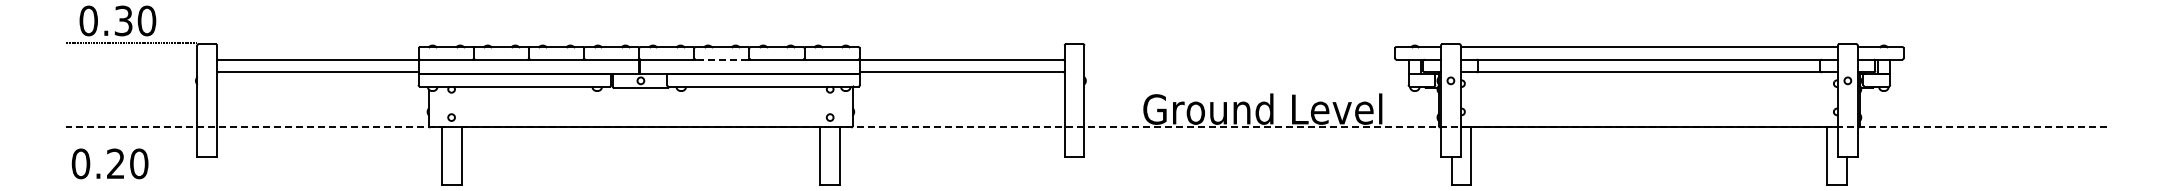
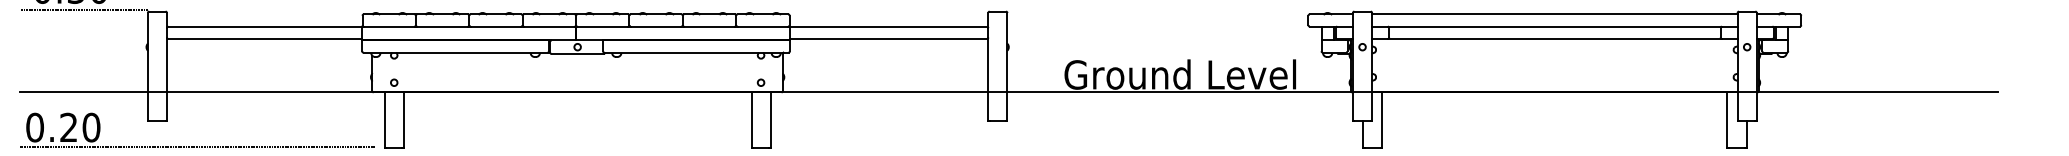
line: (721, 59) -> (655, 26), dashed -> solid
line: (1086, 127) -> (1009, 92), dashed -> solid
line: (248, 183) -> (197, 146), added

